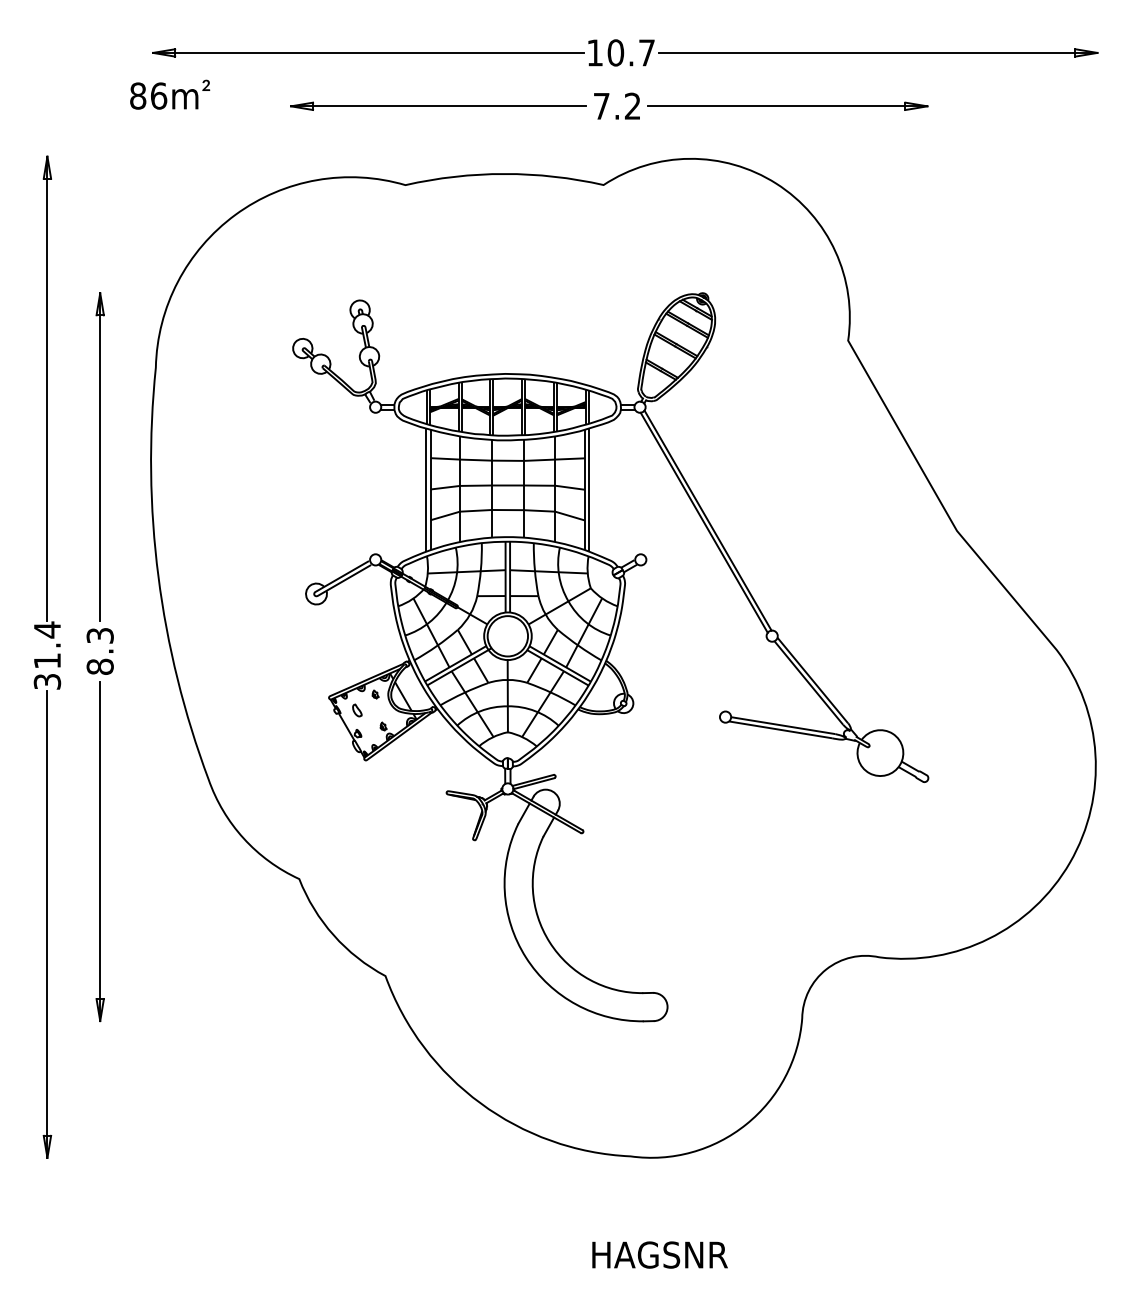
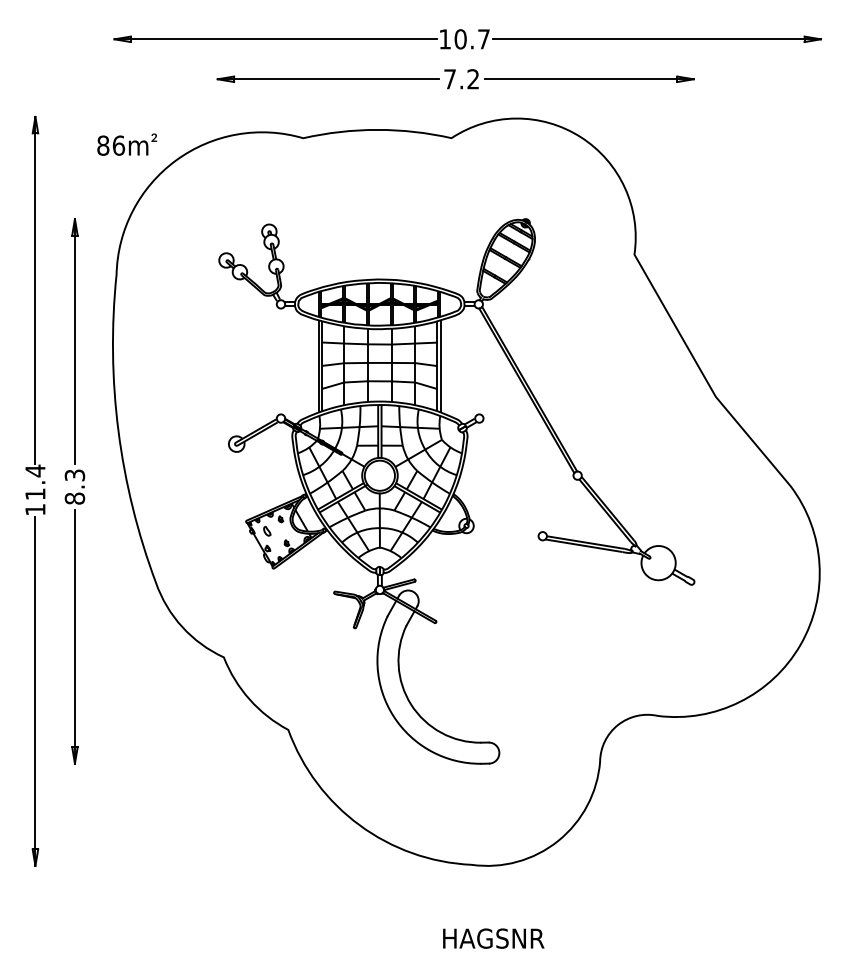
text: (170, 94) -> (127, 144), moved
text: (47, 681) -> (35, 509), 31.4 -> 11.4

